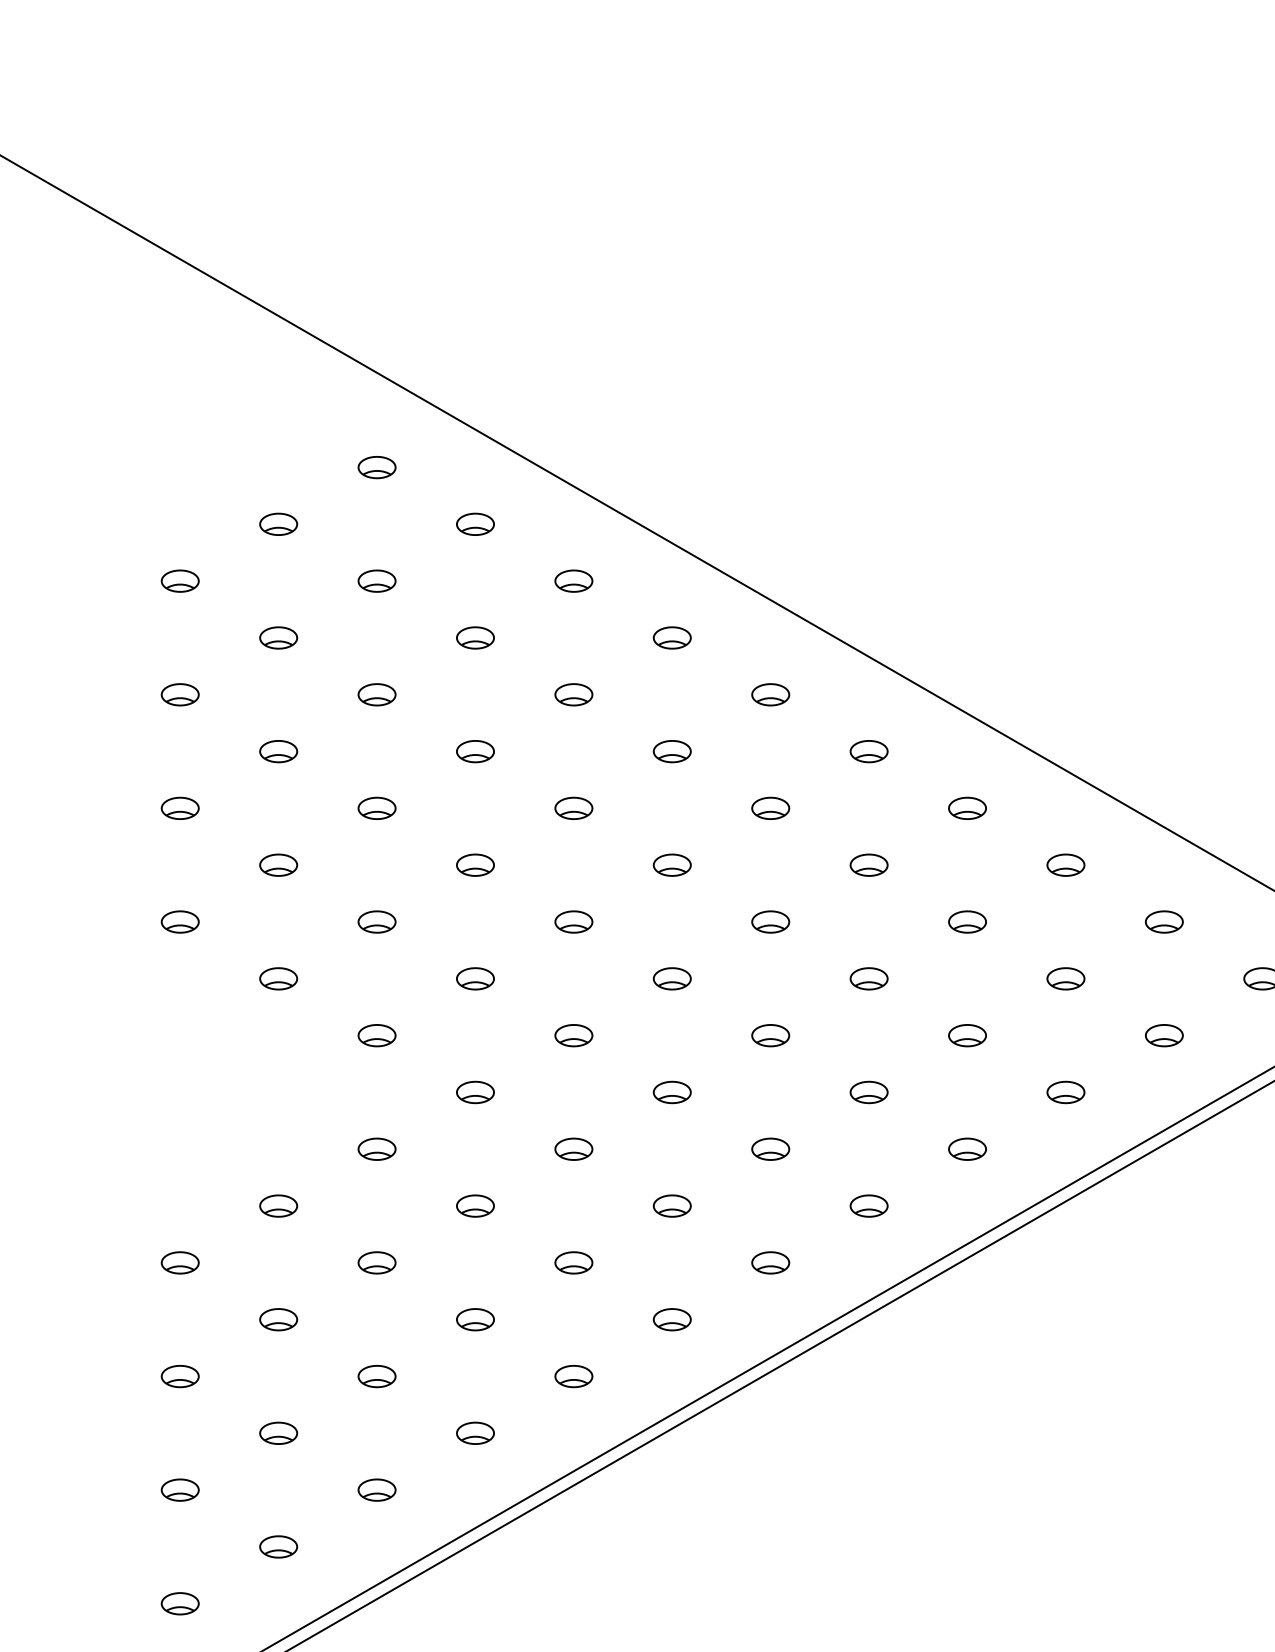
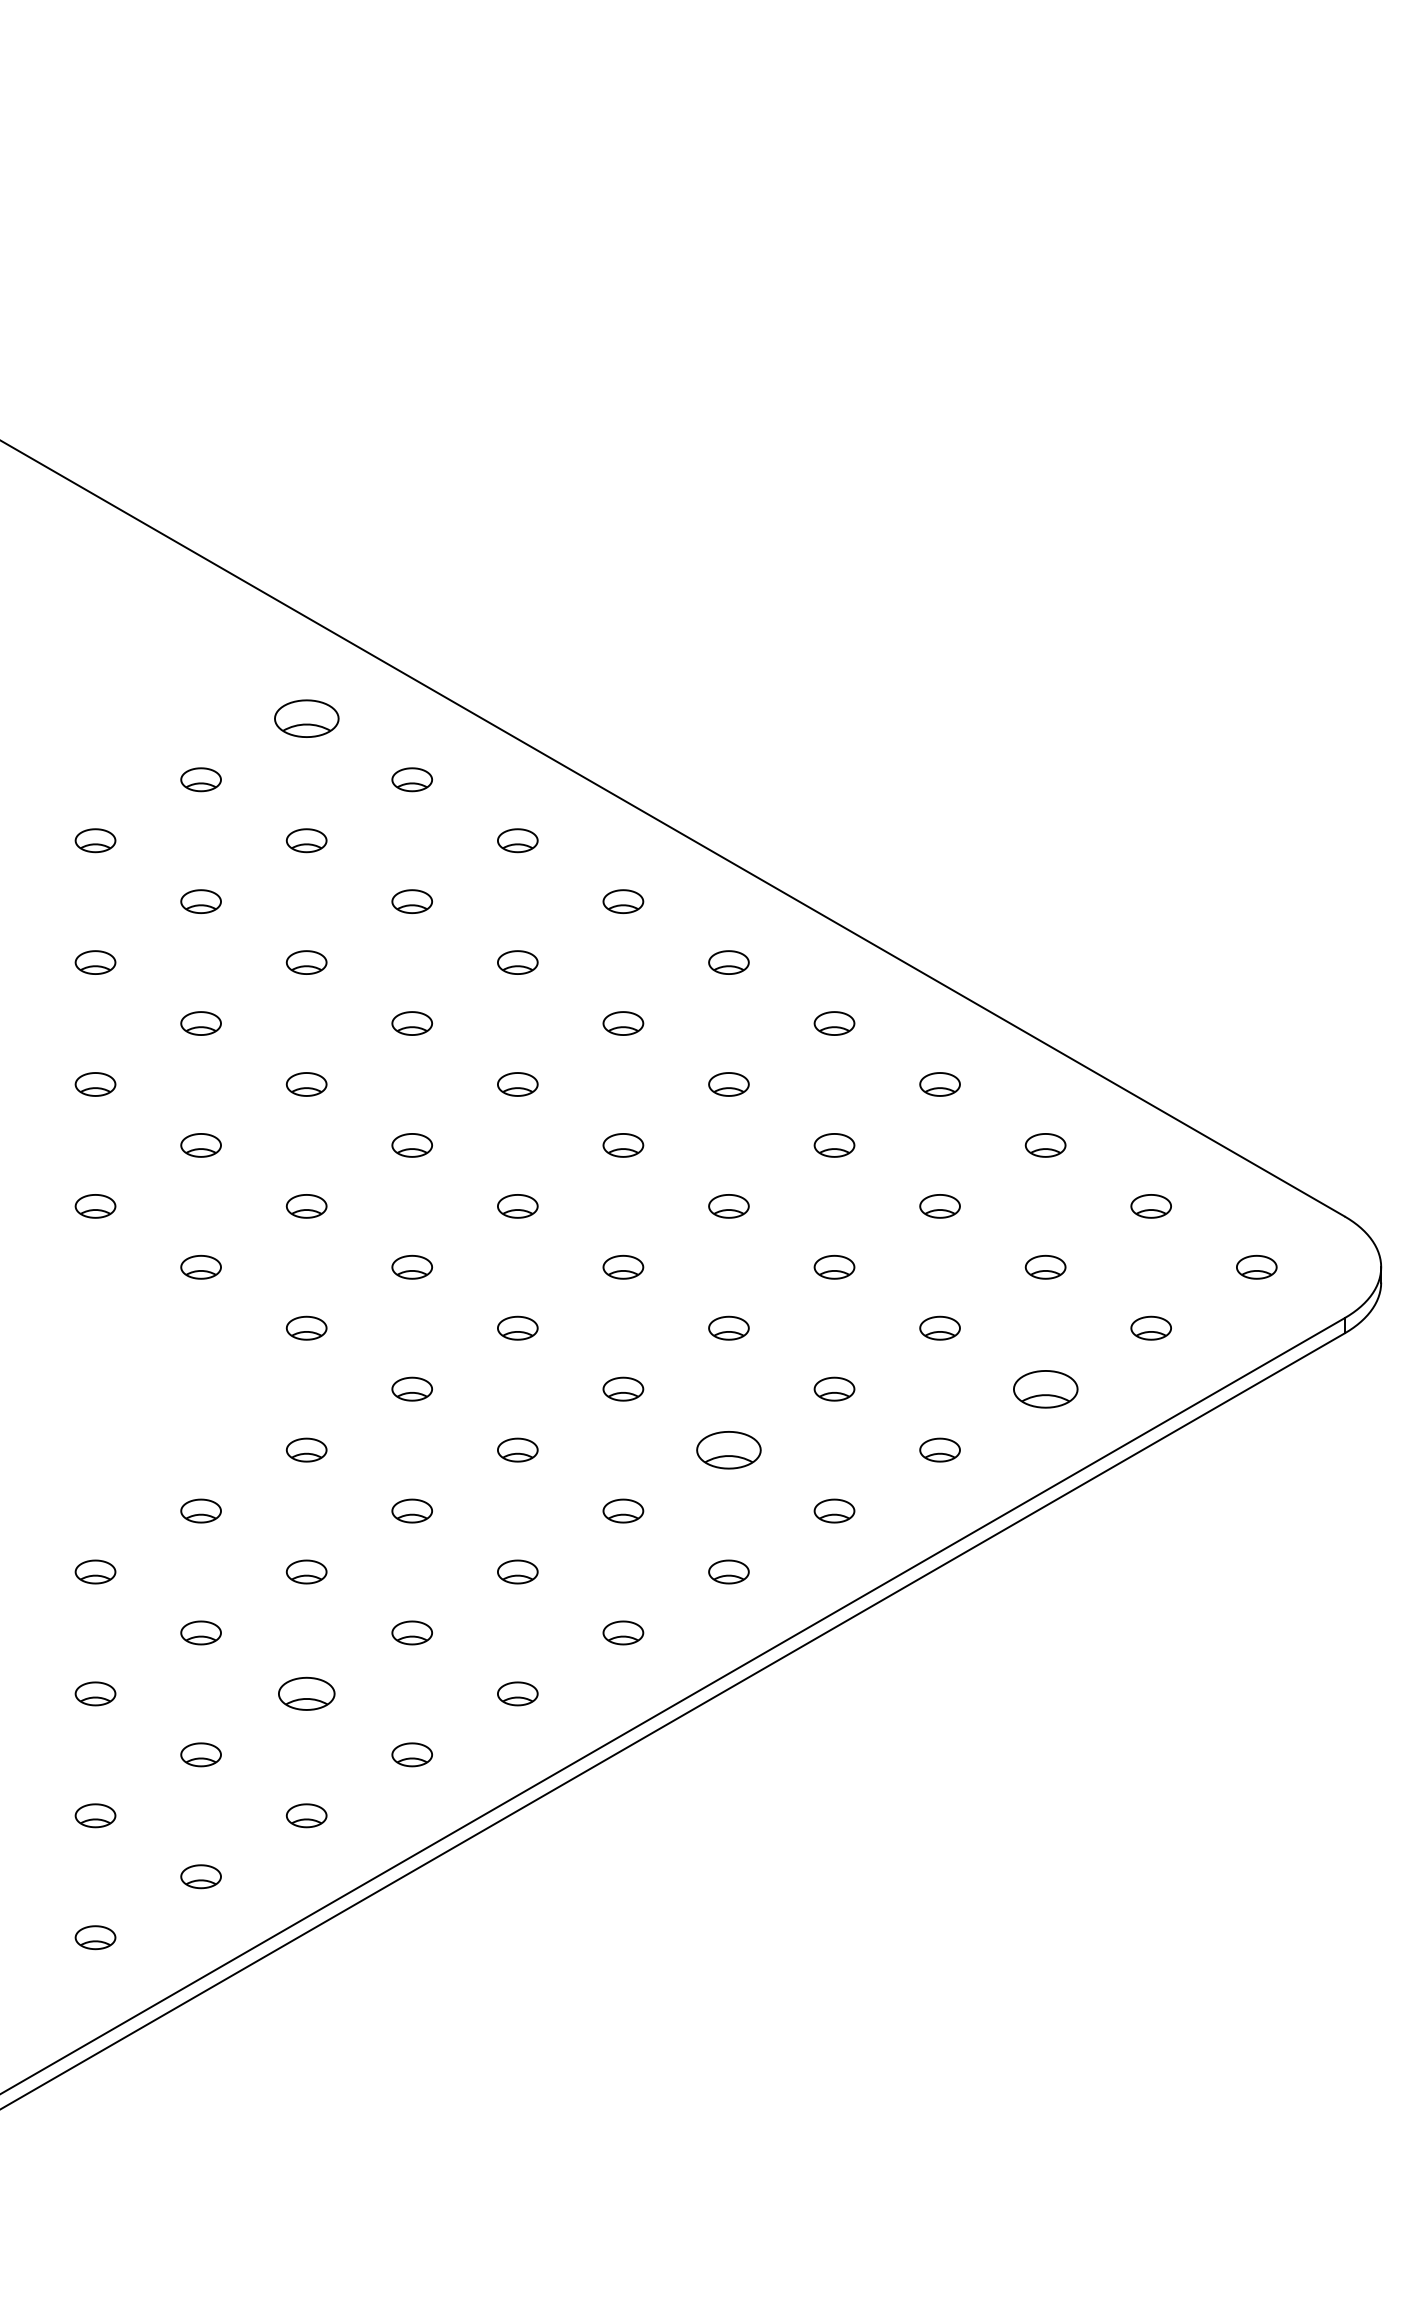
part: (376, 467) -> (306, 718), size x1.6
part: (1065, 1091) -> (1045, 1388), size x1.6
part: (770, 1148) -> (728, 1449), size x1.6
part: (376, 1376) -> (306, 1693), size x1.4

